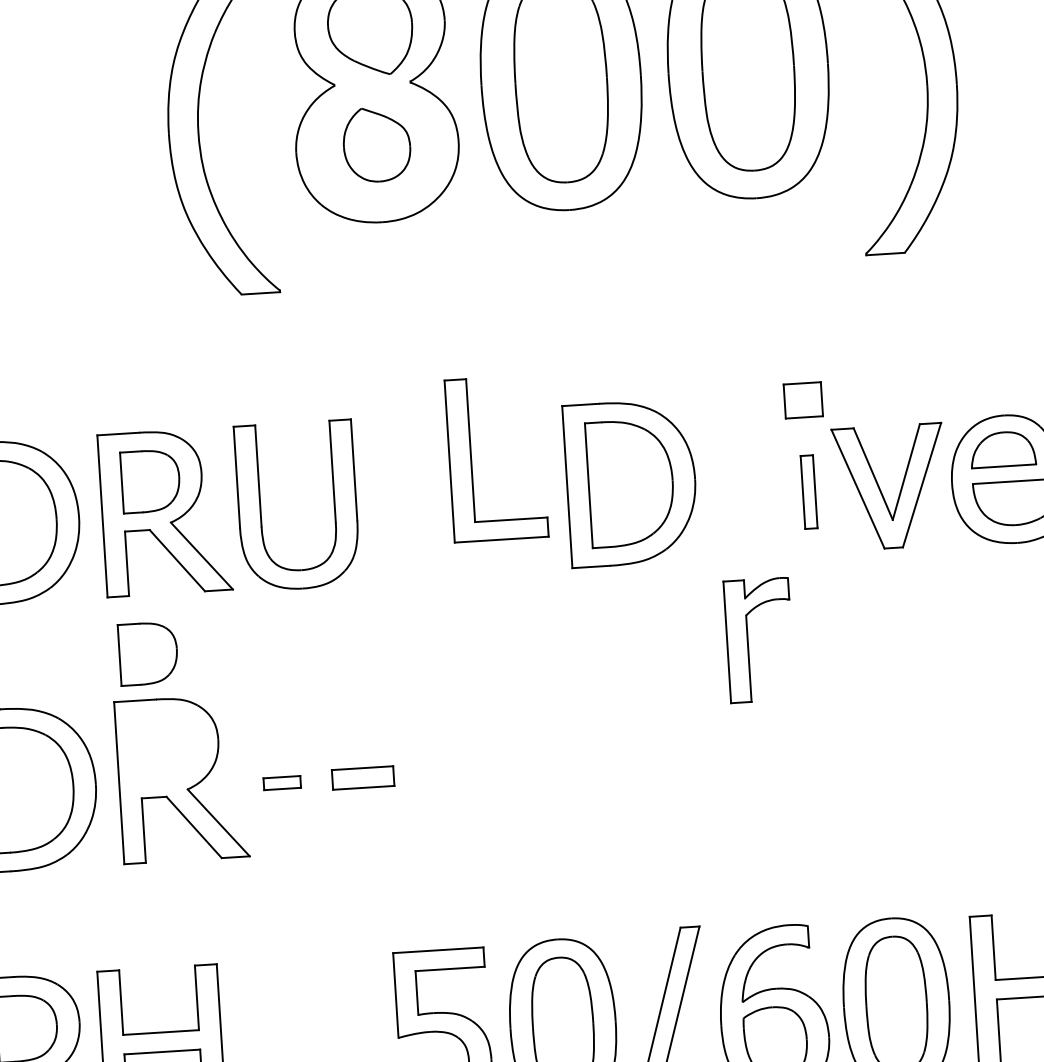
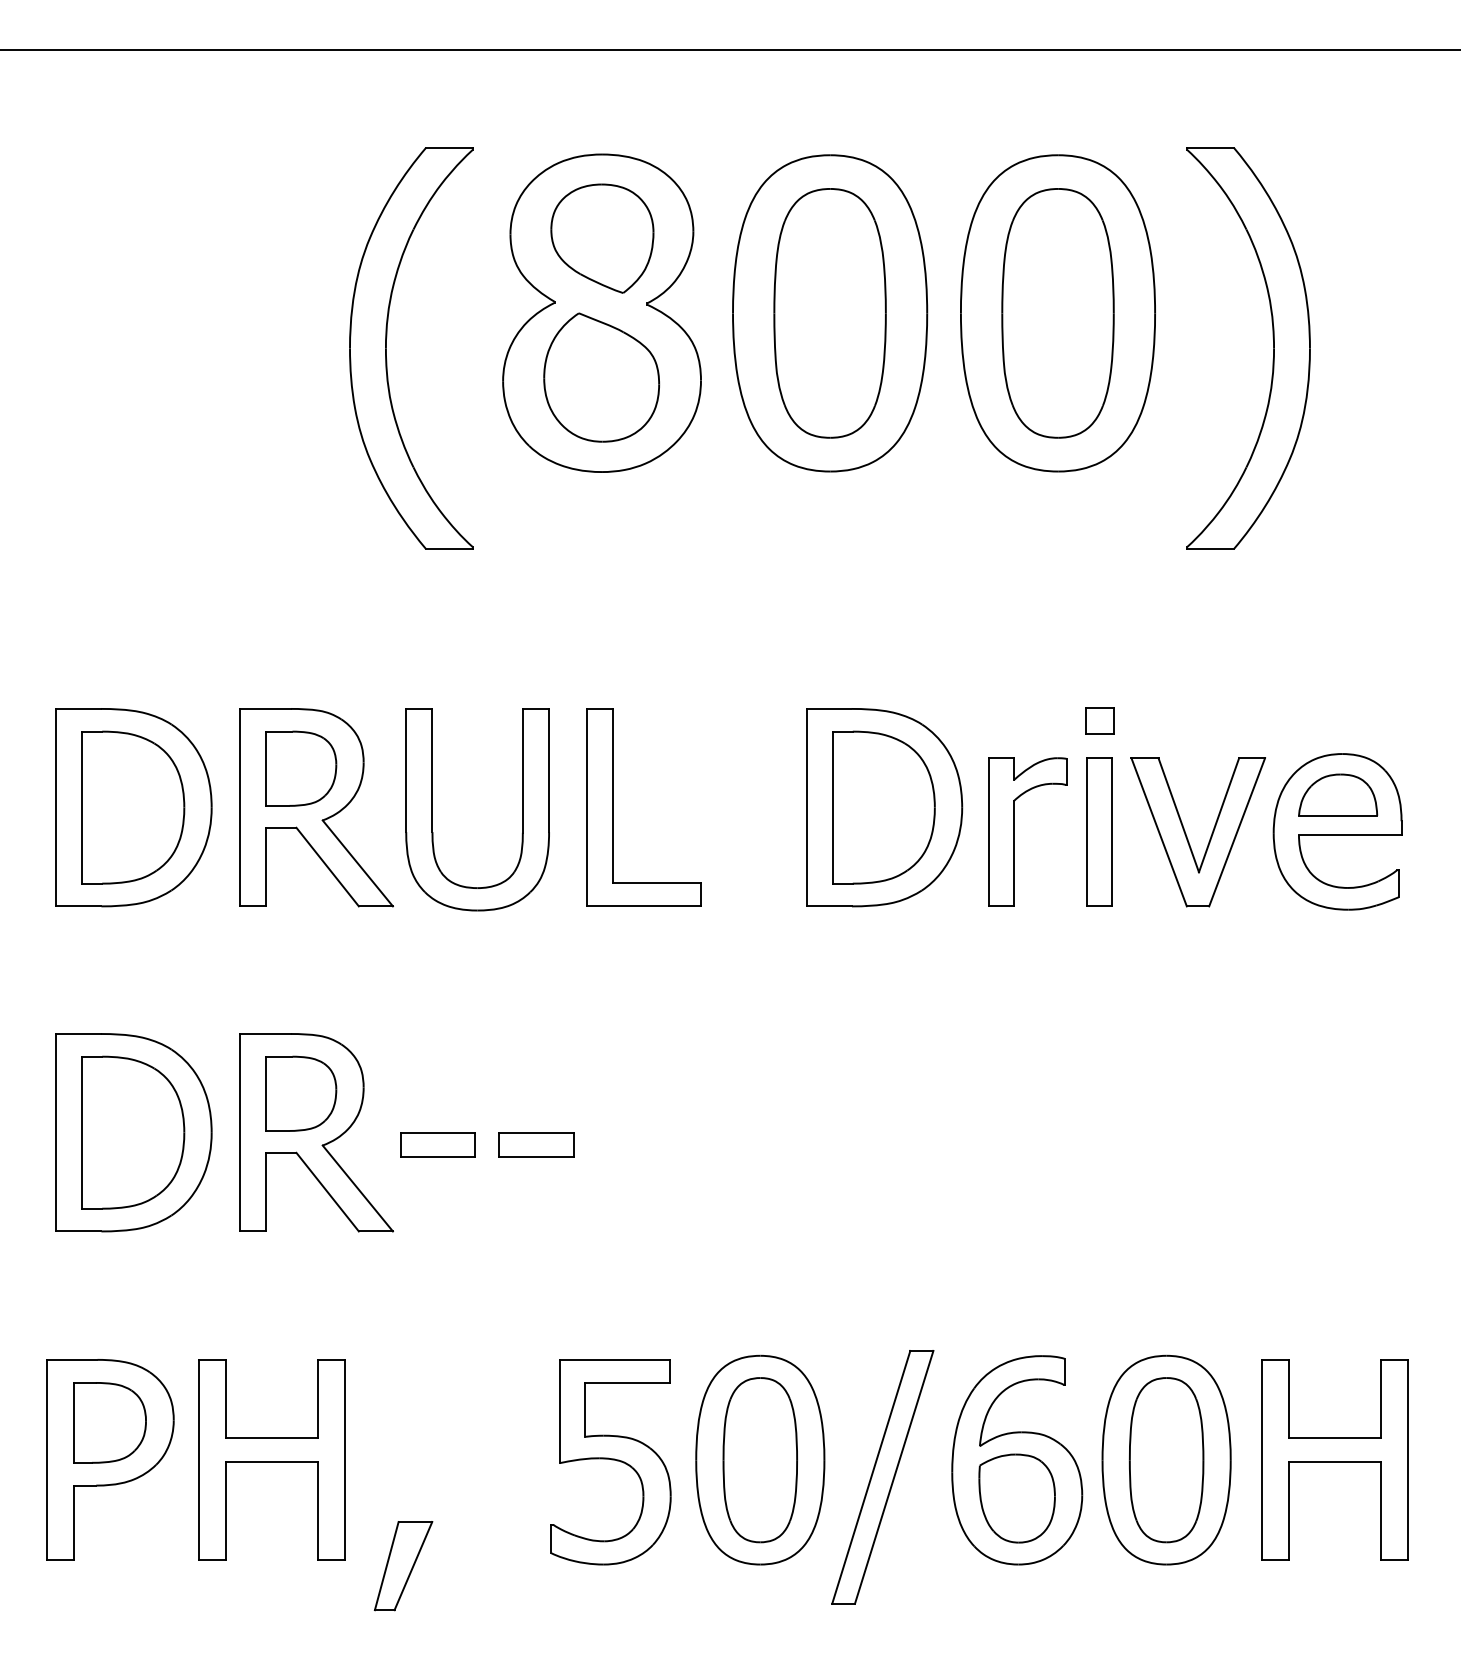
part: (376, 144) -> (601, 377), size x1.43
part: (803, 400) -> (1099, 720), size x0.62
part: (471, 460) -> (613, 807), moved
part: (809, 491) -> (1099, 831), size x1.67
part: (748, 640) -> (1014, 831), moved
part: (148, 653) -> (301, 1093), moved
part: (281, 782) -> (437, 1144), size x1.67

